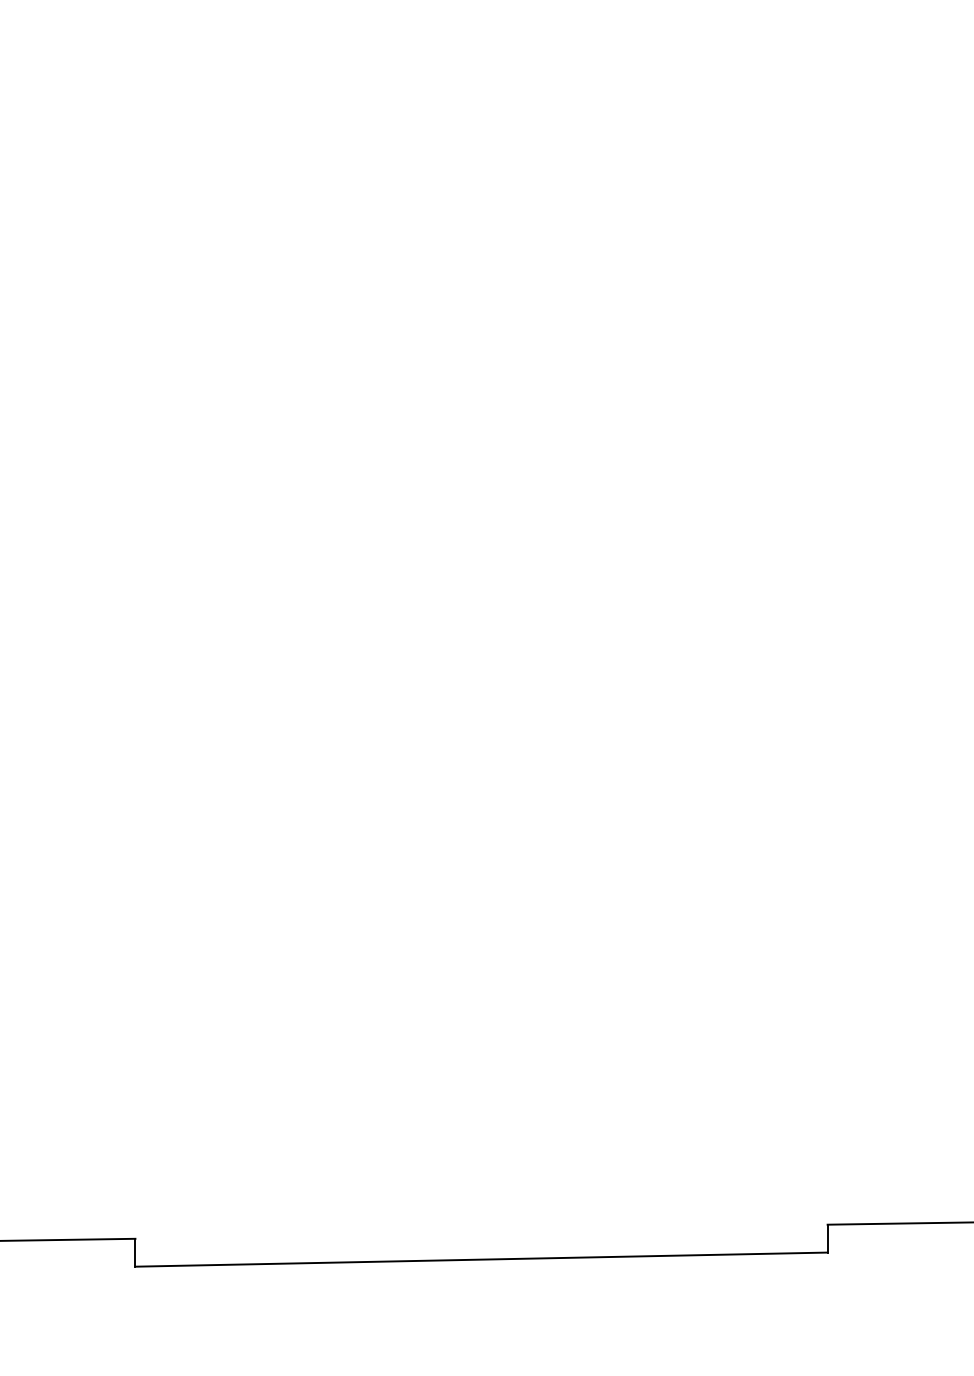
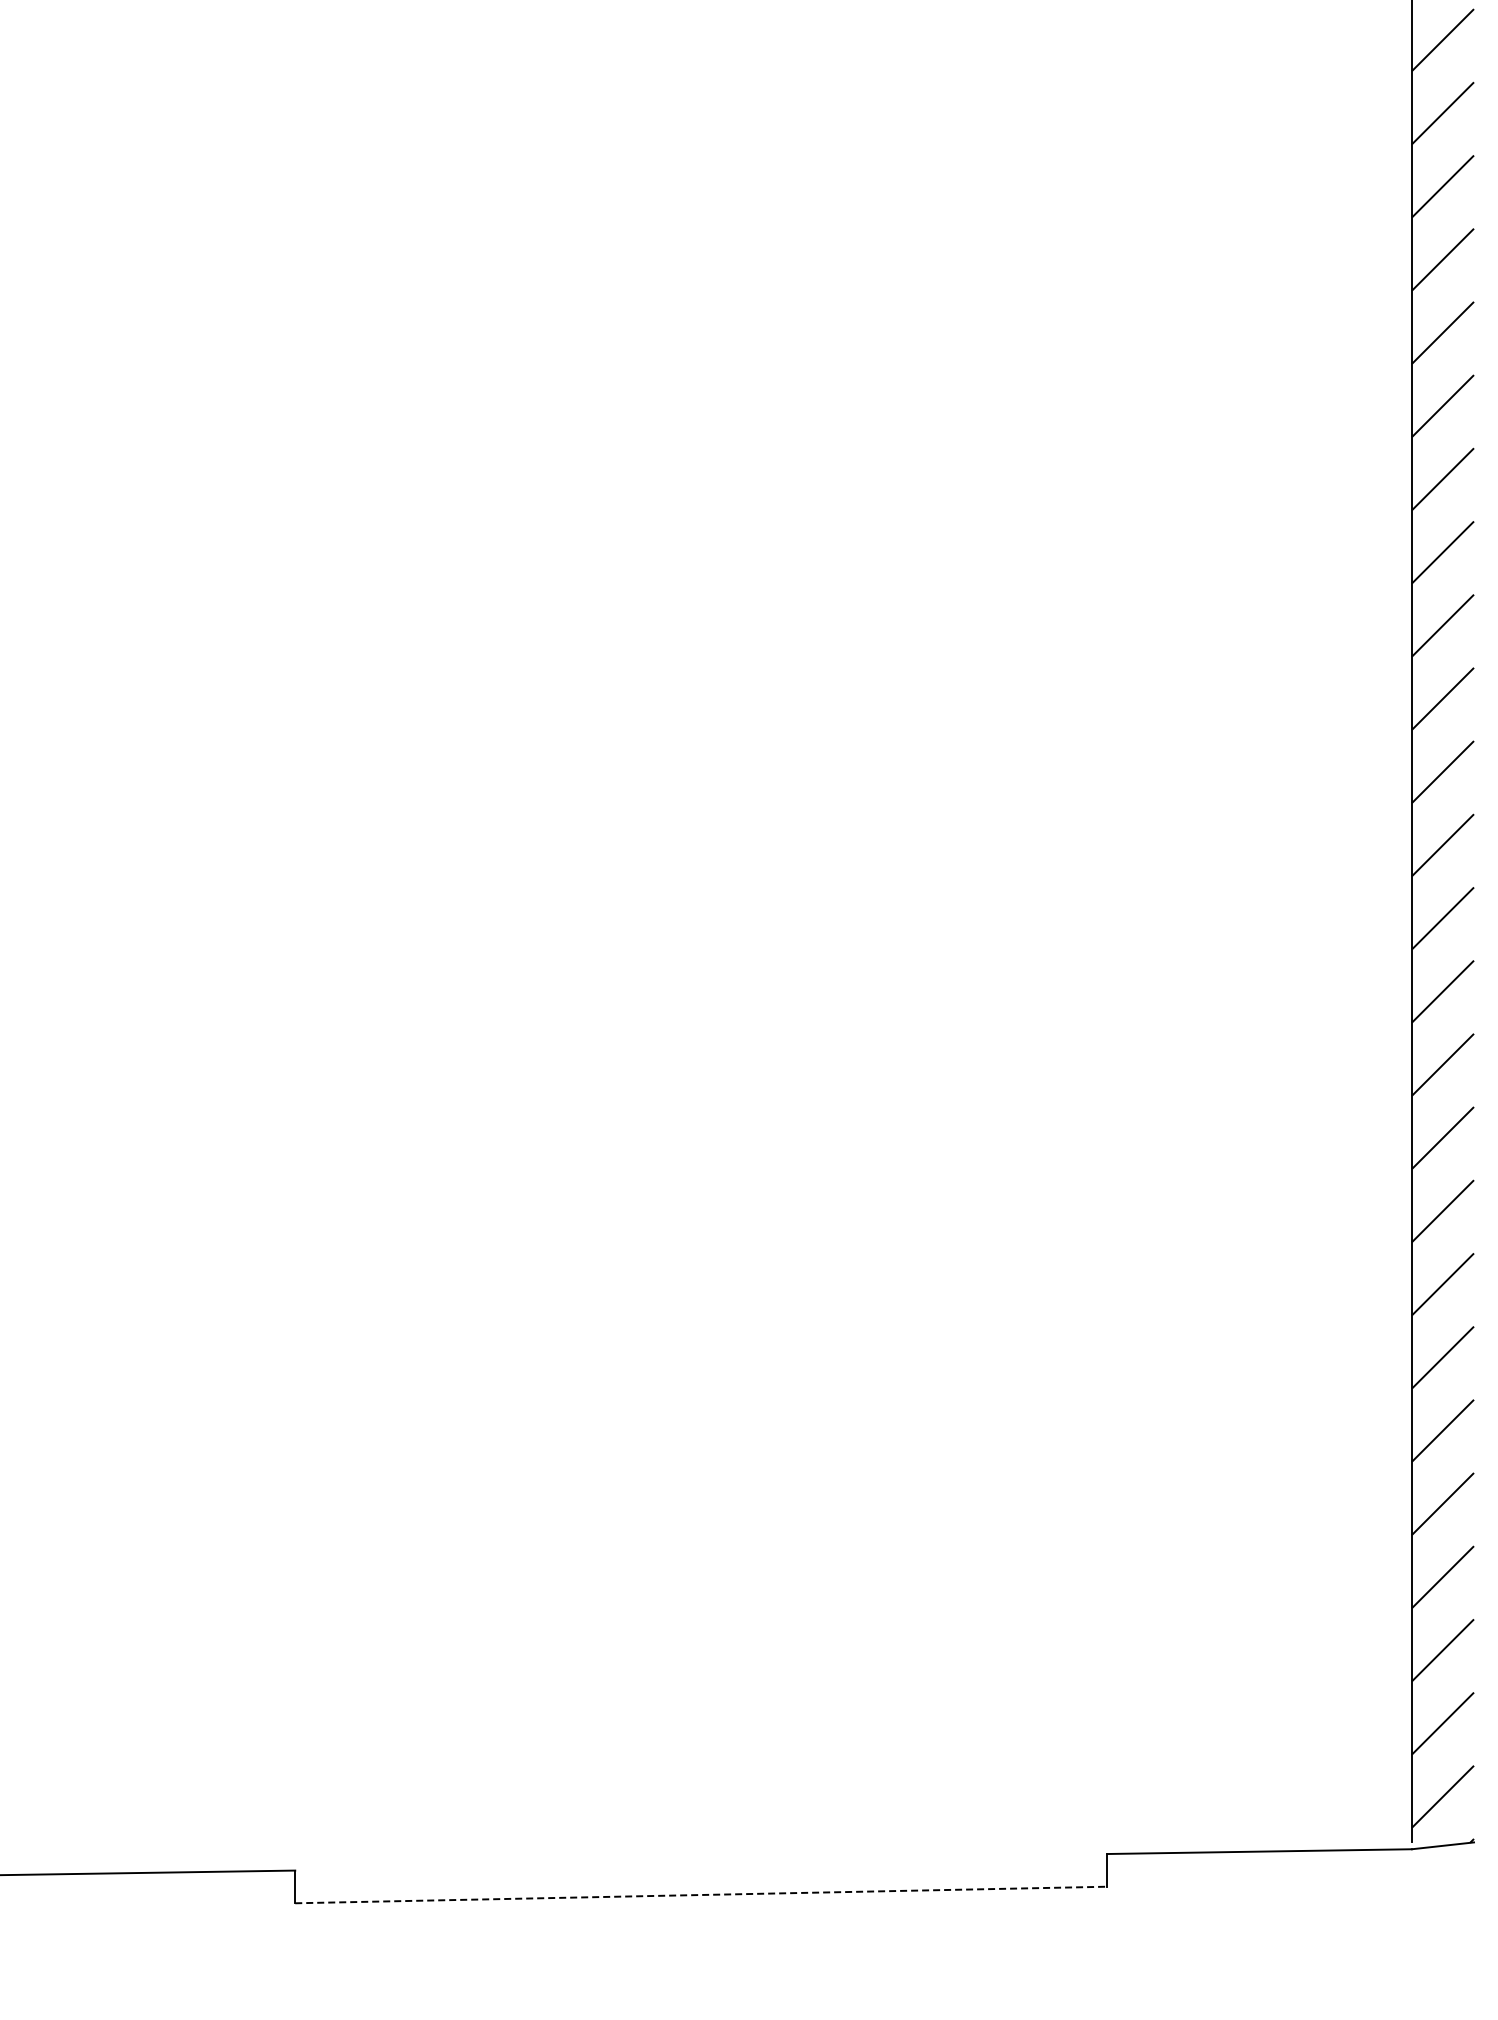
line: (481, 1259) -> (701, 1894), solid -> dashed

